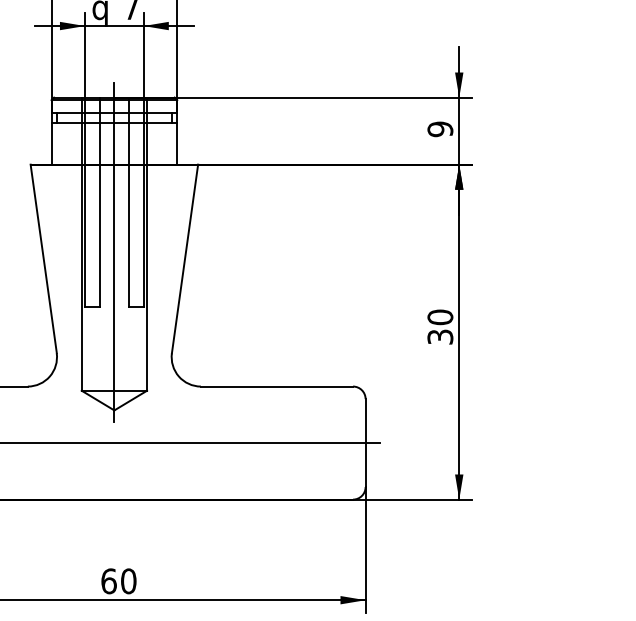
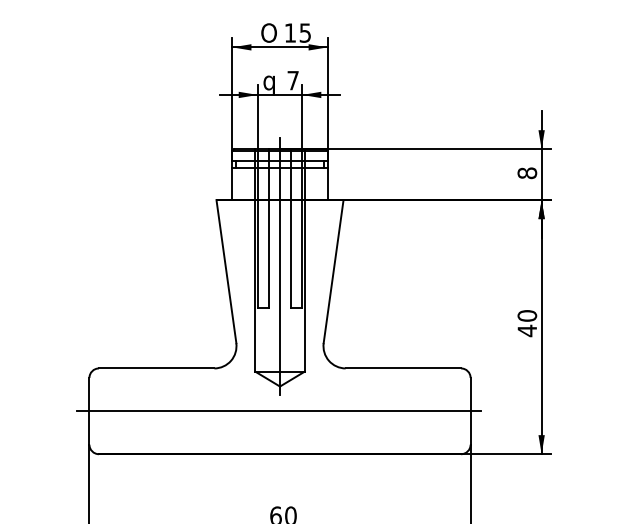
text: (440, 129) -> (527, 173), 9 -> 8
text: (440, 336) -> (527, 330), 30 -> 40

